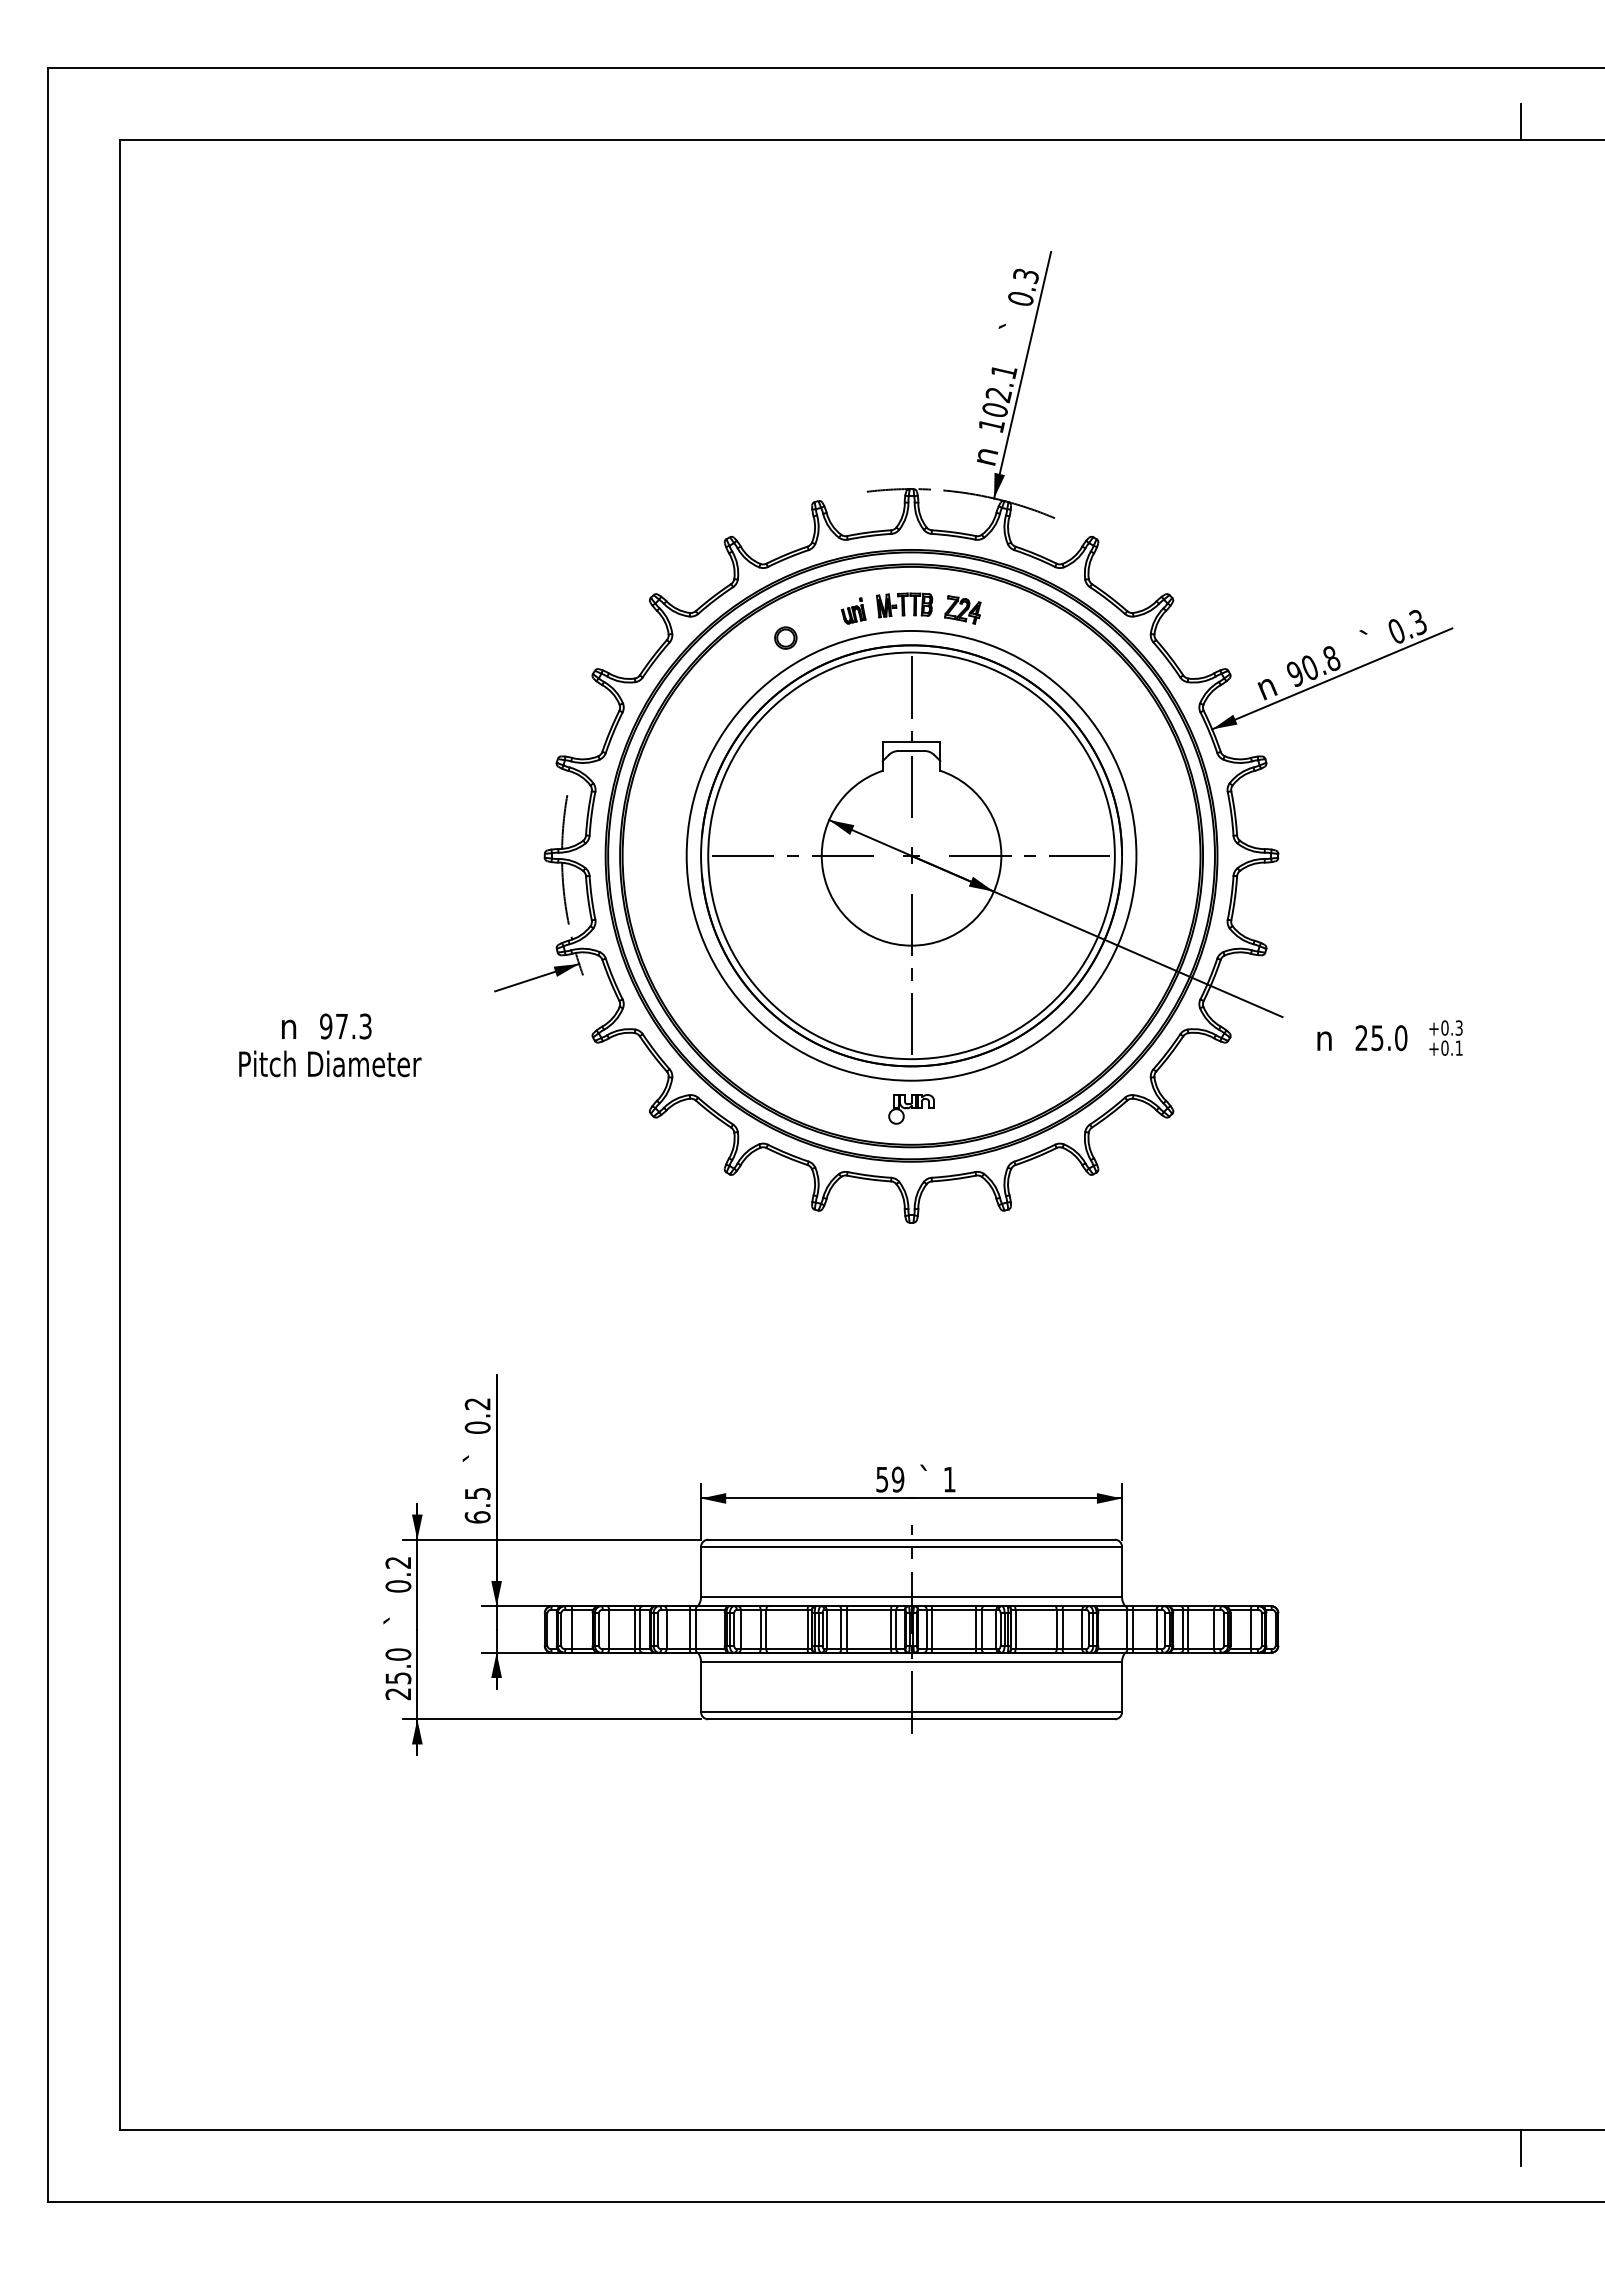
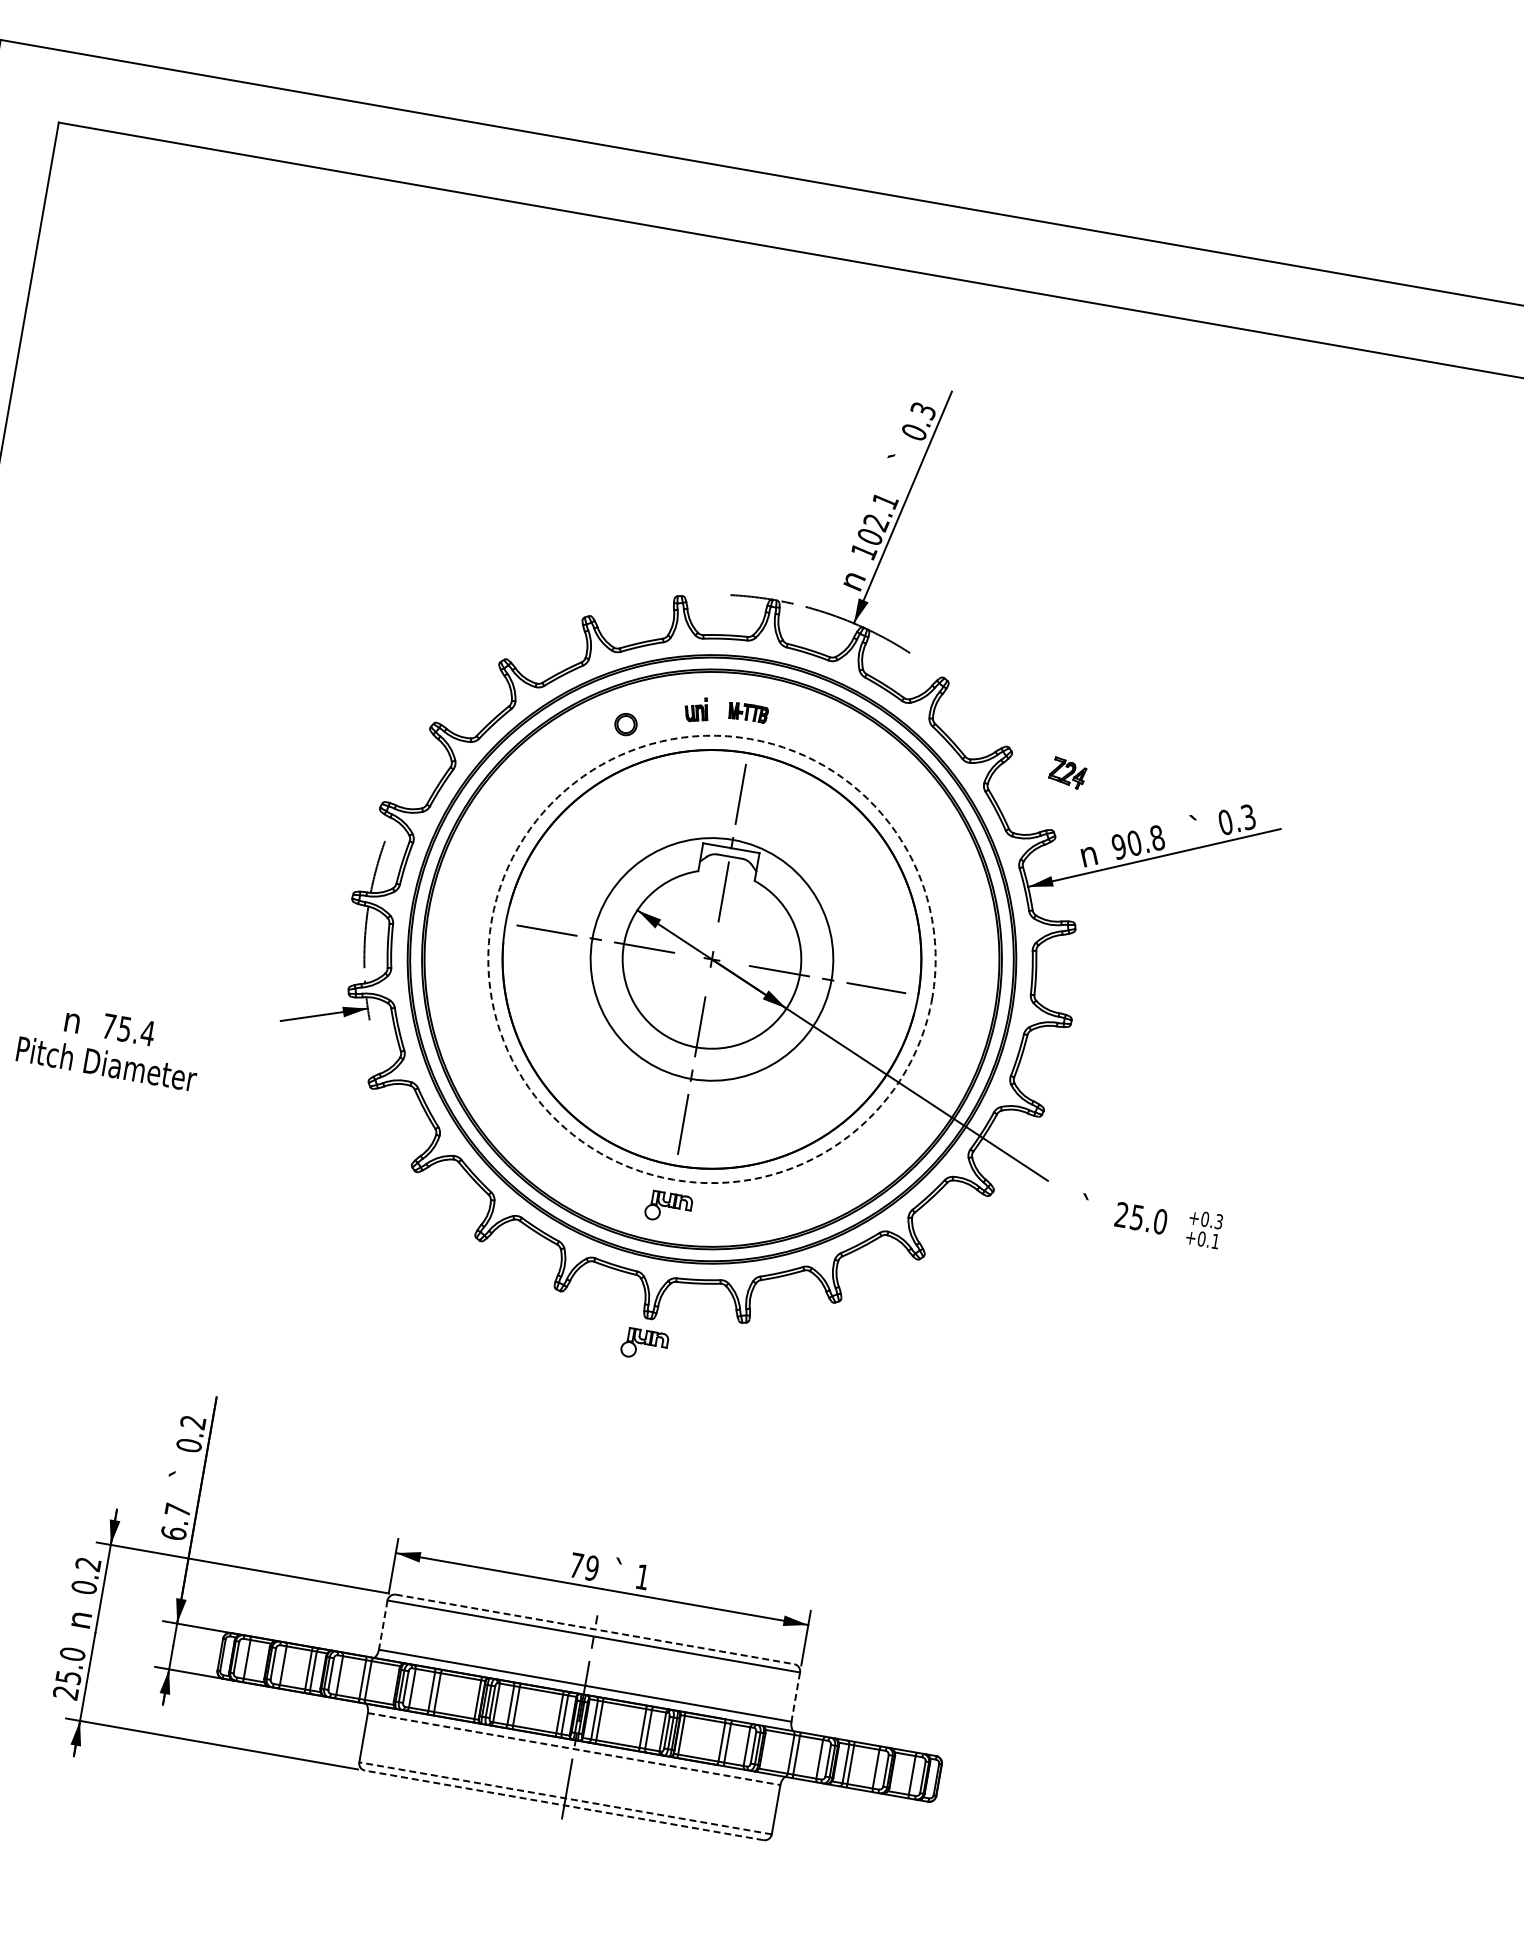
line: (1520, 121) -> (1434, 344), removed
part: (904, 605) -> (747, 712), size x0.7
part: (962, 609) -> (1067, 772), moved
circle: (911, 855) -> (711, 959), size x0.6
circle: (911, 855) -> (711, 959), solid -> dashed
text: (346, 1026) -> (129, 1029), 97.3 -> 75.4
text: (1324, 1036) -> (1085, 1207), n -> `
part: (911, 1249) -> (644, 1345), added
text: (882, 1479) -> (576, 1565), 59 -> 79
text: (477, 1493) -> (177, 1509), 6.5 -> 6.7
line: (912, 1539) -> (596, 1629), solid -> dashed
line: (701, 1572) -> (383, 1625), solid -> dashed
line: (1122, 1572) -> (796, 1697), solid -> dashed
text: (396, 1619) -> (76, 1619), ` -> n
line: (911, 1661) -> (574, 1748), solid -> dashed
line: (911, 1712) -> (565, 1798), solid -> dashed
line: (911, 1719) -> (564, 1805), solid -> dashed

